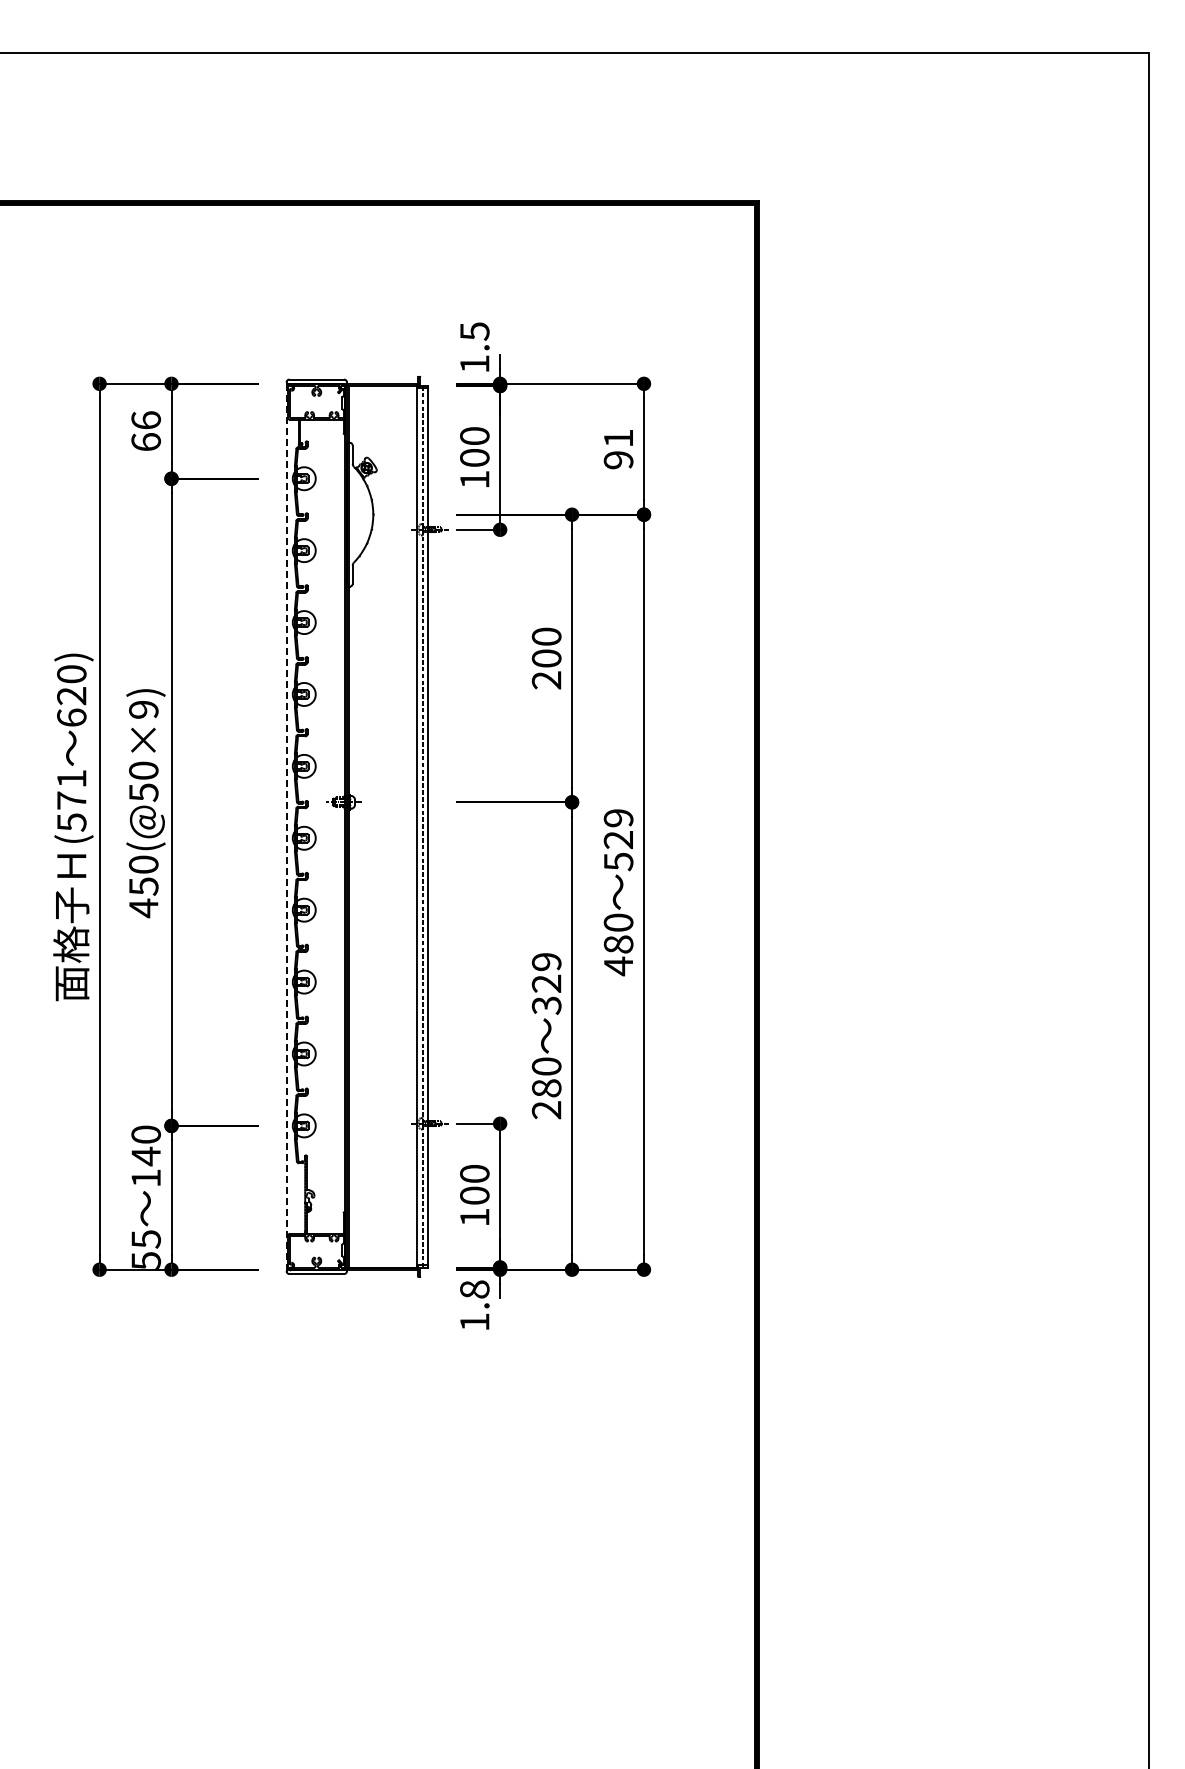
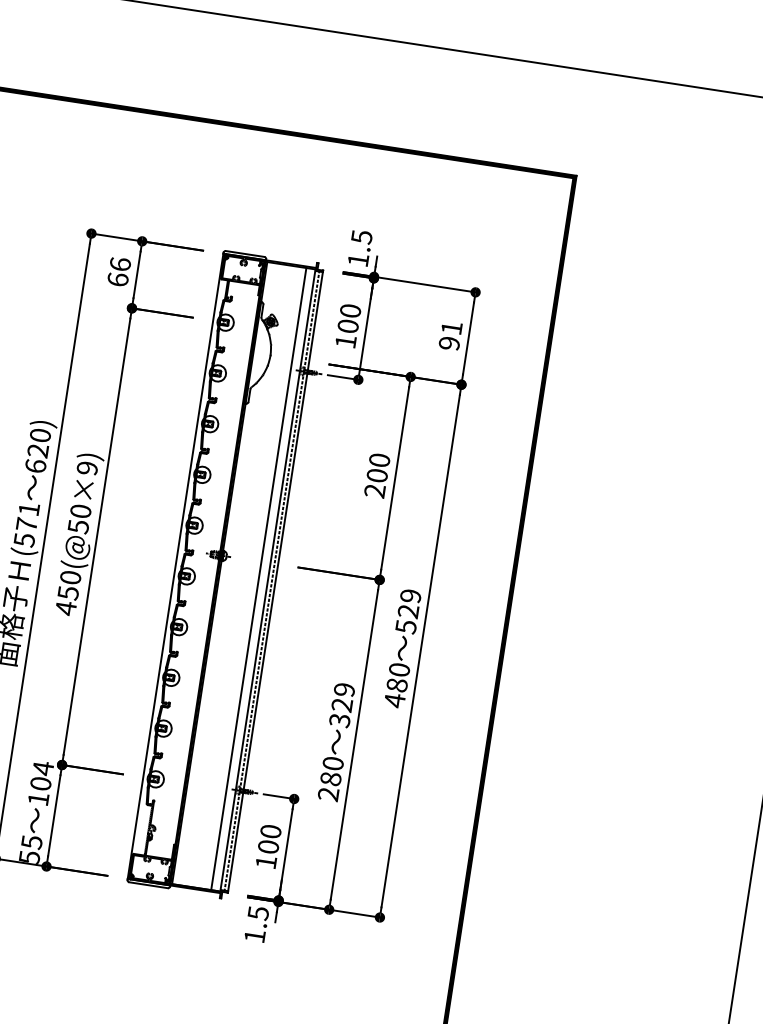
line: (286, 826) -> (175, 566), dashed -> solid
line: (404, 826) -> (258, 578), added
text: (146, 1145) -> (42, 776), 140 -> 104
text: (474, 1289) -> (258, 913), 1.8 -> 1.5

